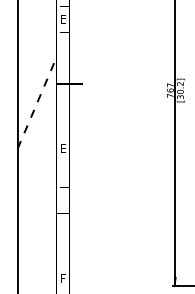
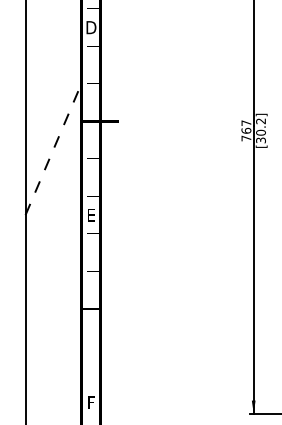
text: (62, 18) -> (90, 26), E -> D

